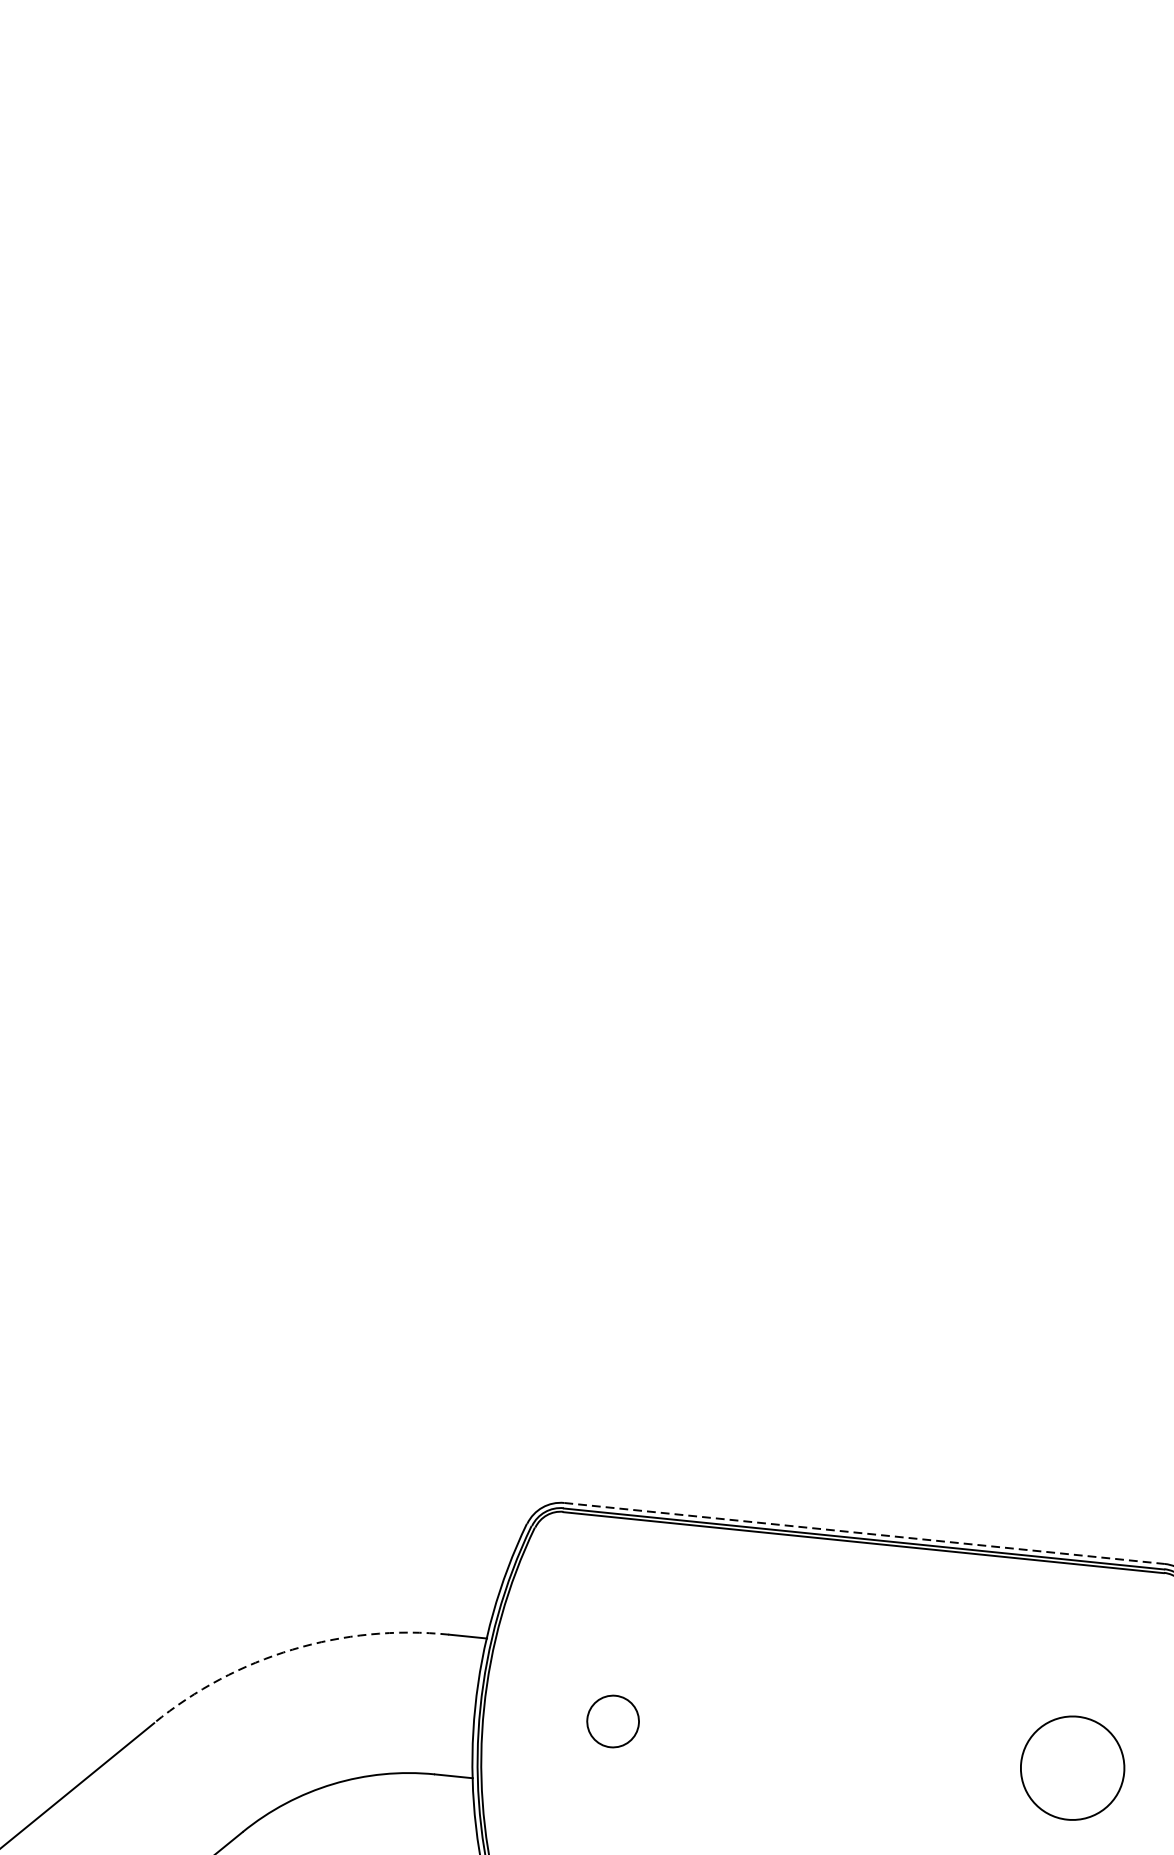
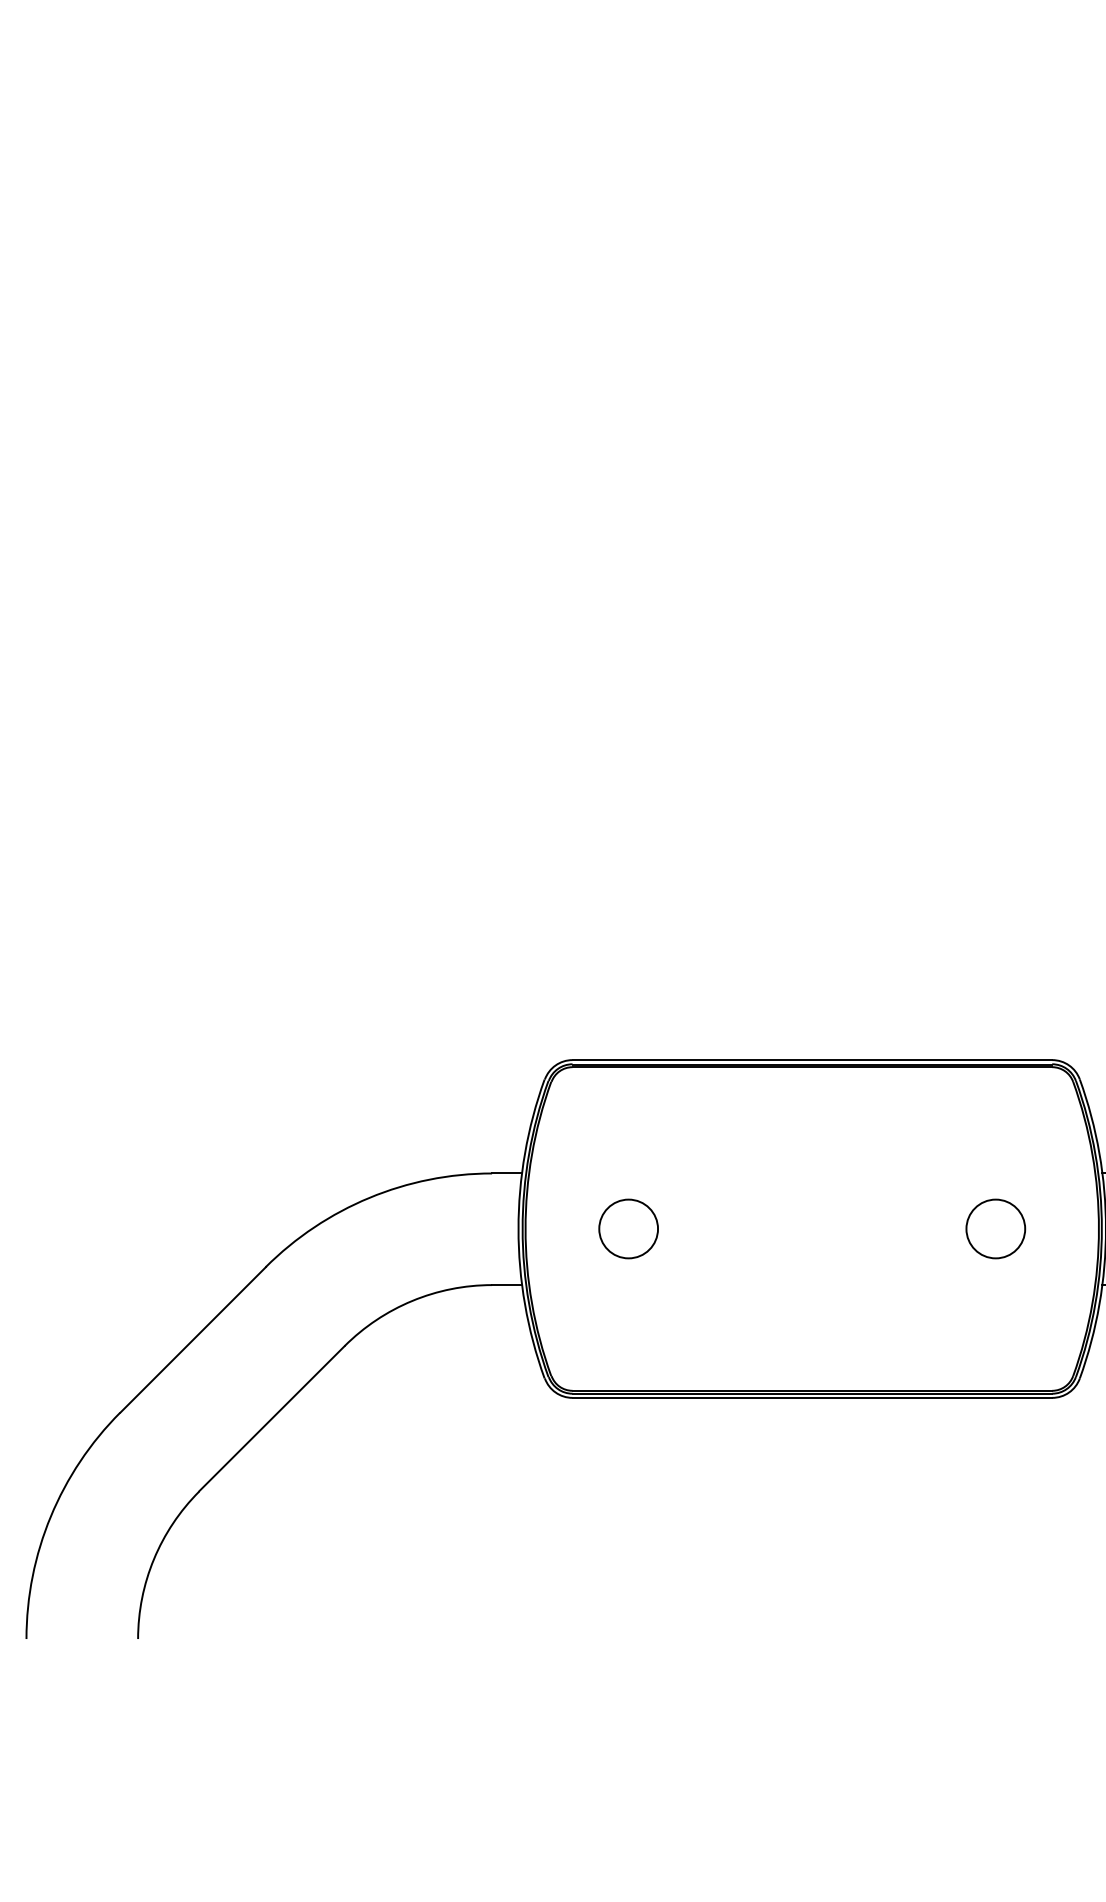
line: (864, 1533) -> (812, 1060), dashed -> solid
arc: (292, 1649) -> (369, 1197), dashed -> solid
circle: (612, 1720) -> (628, 1228), size x1.43
circle: (1072, 1767) -> (995, 1228), size x0.71

